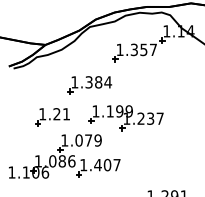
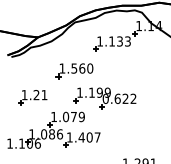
text: (143, 49) -> (119, 41), 1.357 -> 1.133
text: (98, 82) -> (82, 68), 1.384 -> 1.560
part: (52, 117) -> (32, 97), moved
text: (143, 118) -> (119, 98), 1.237 -> 0.622

